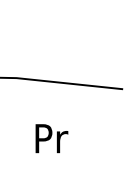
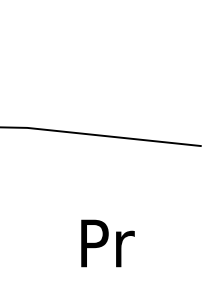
text: (51, 138) -> (107, 243), moved

